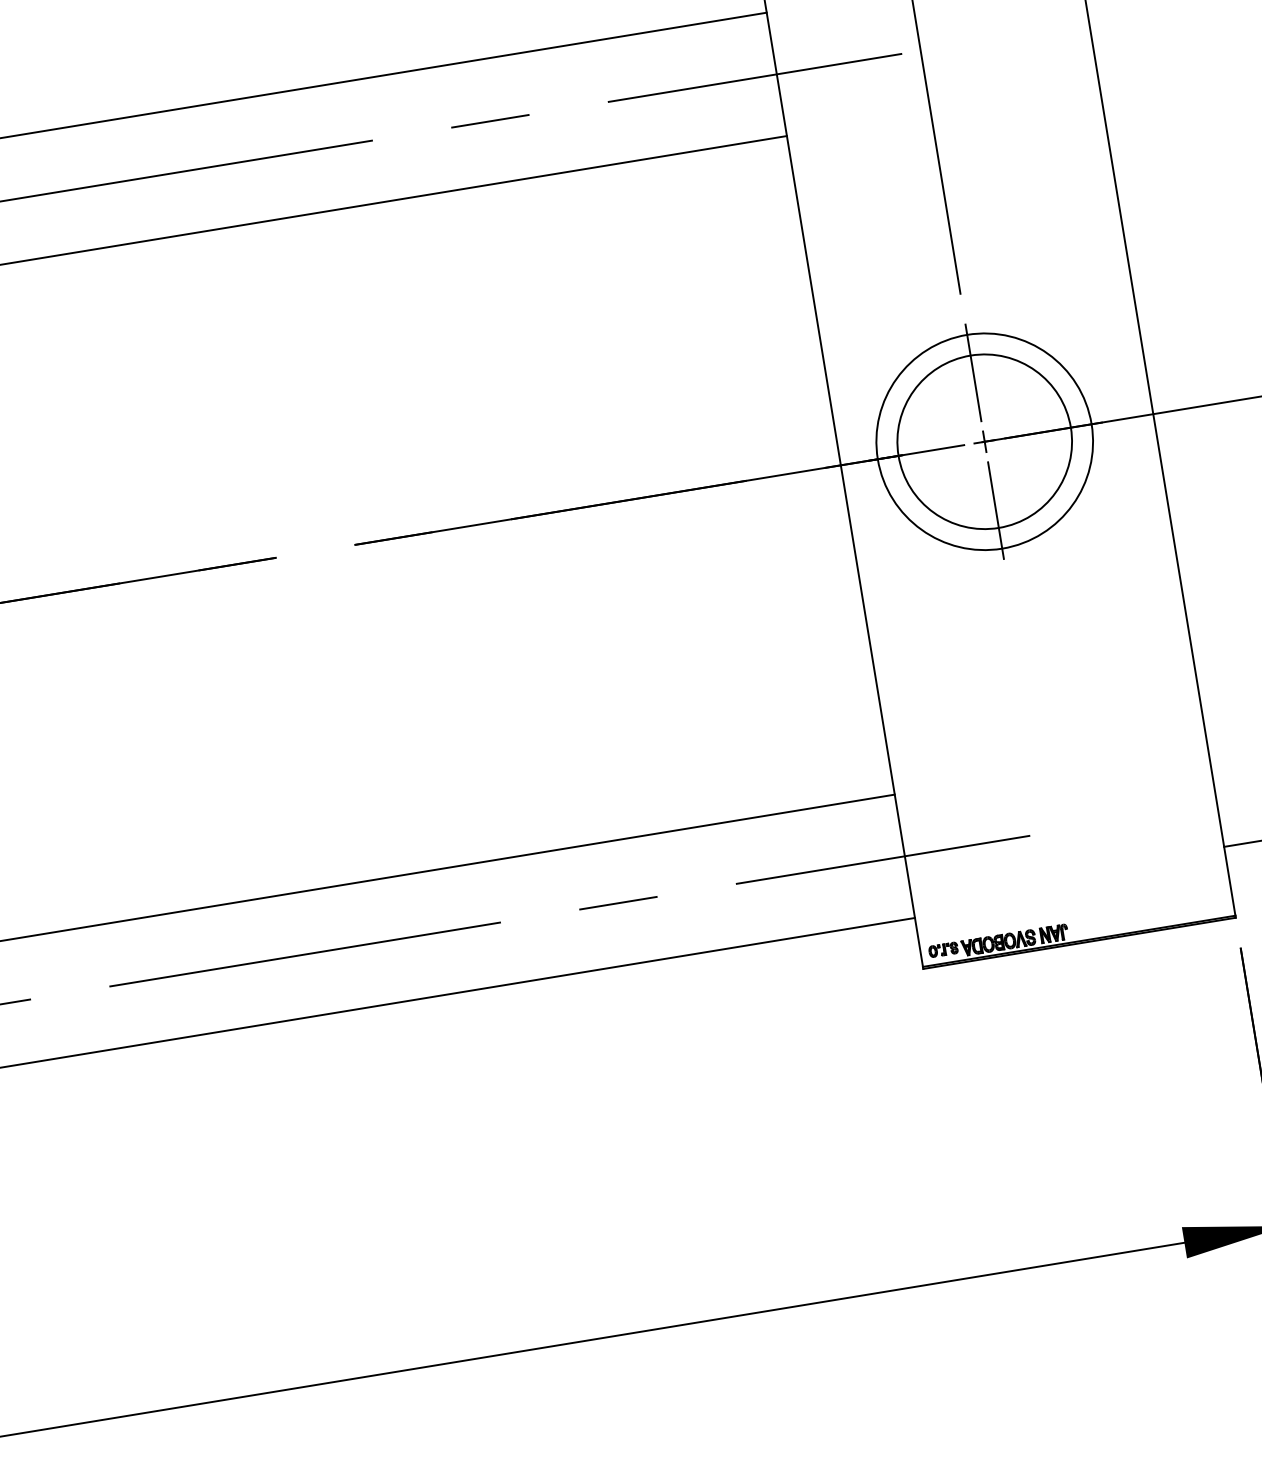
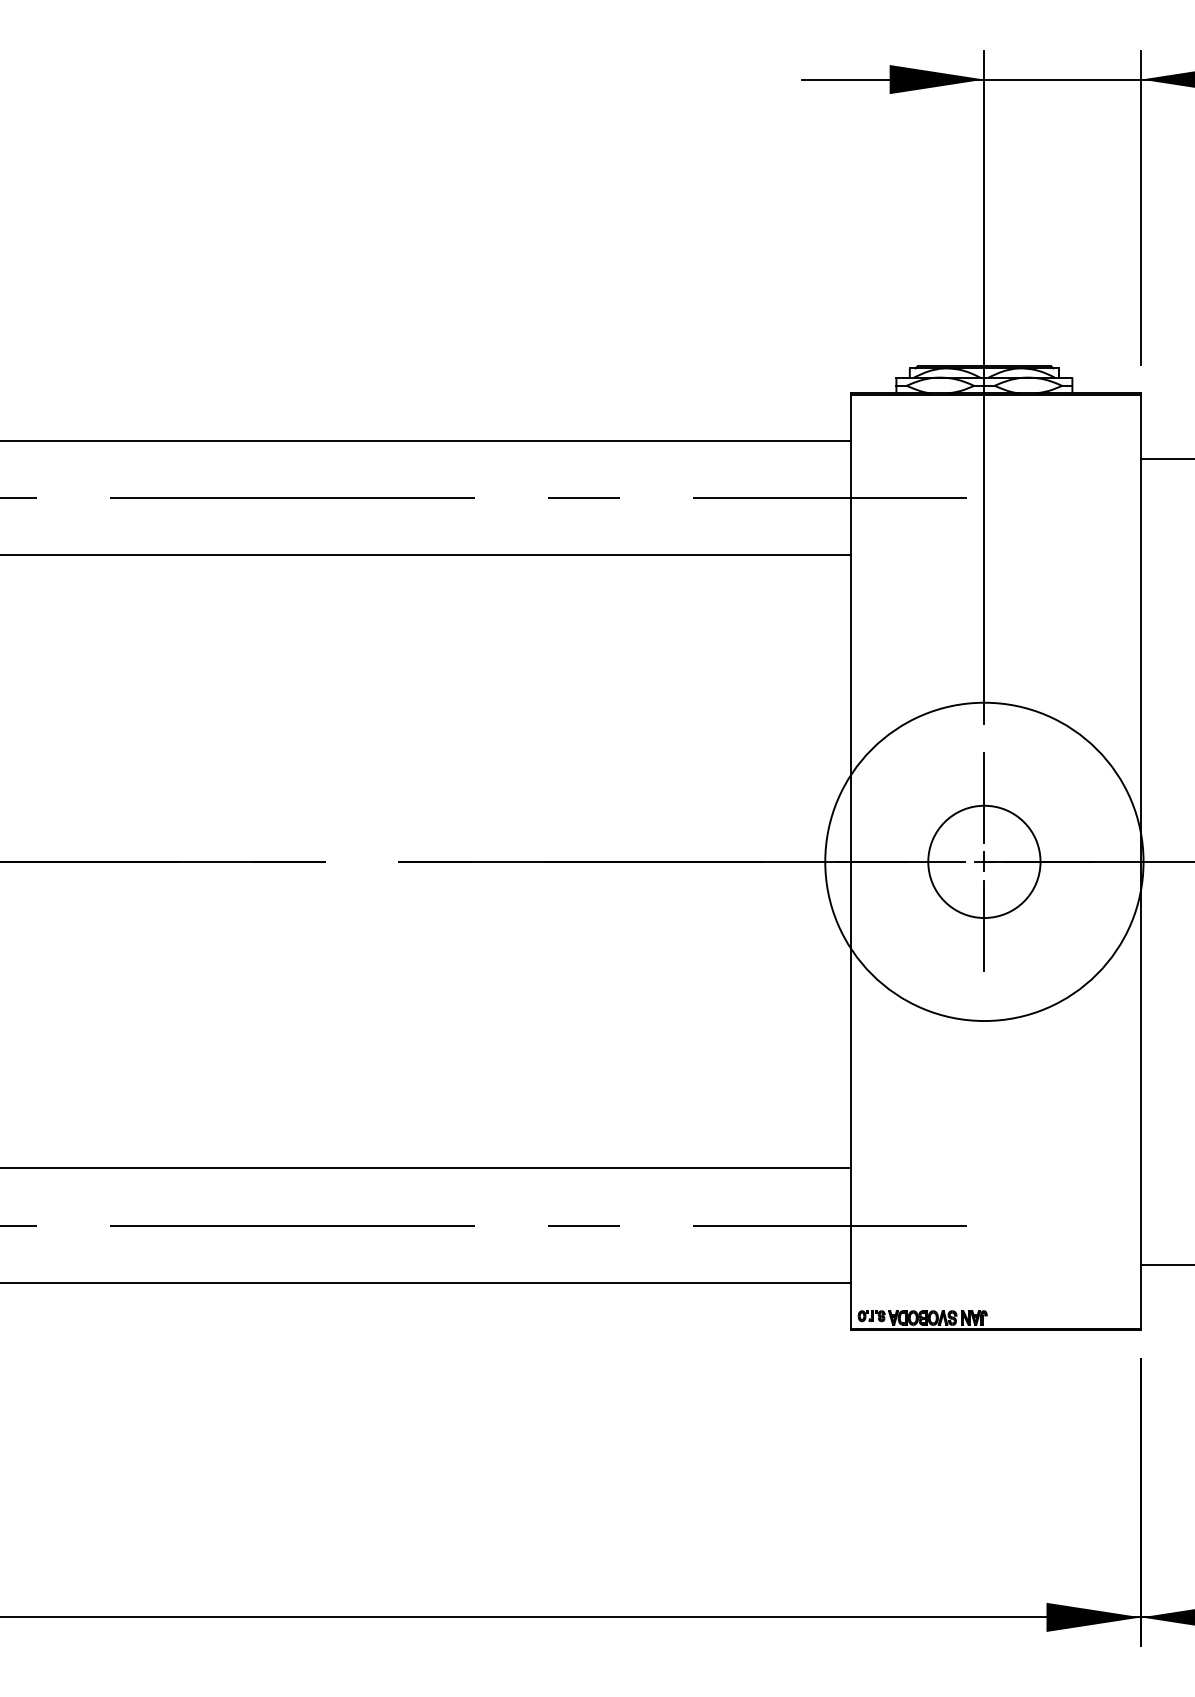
circle: (983, 441) -> (983, 861), size x1.6
circle: (984, 441) -> (984, 861), size x0.7

